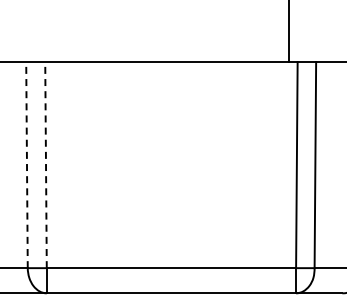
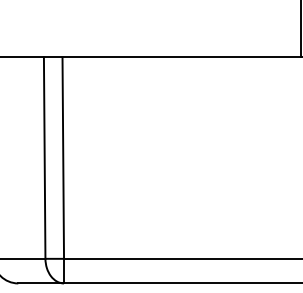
line: (26, 164) -> (44, 157), dashed -> solid
line: (46, 164) -> (63, 157), dashed -> solid

